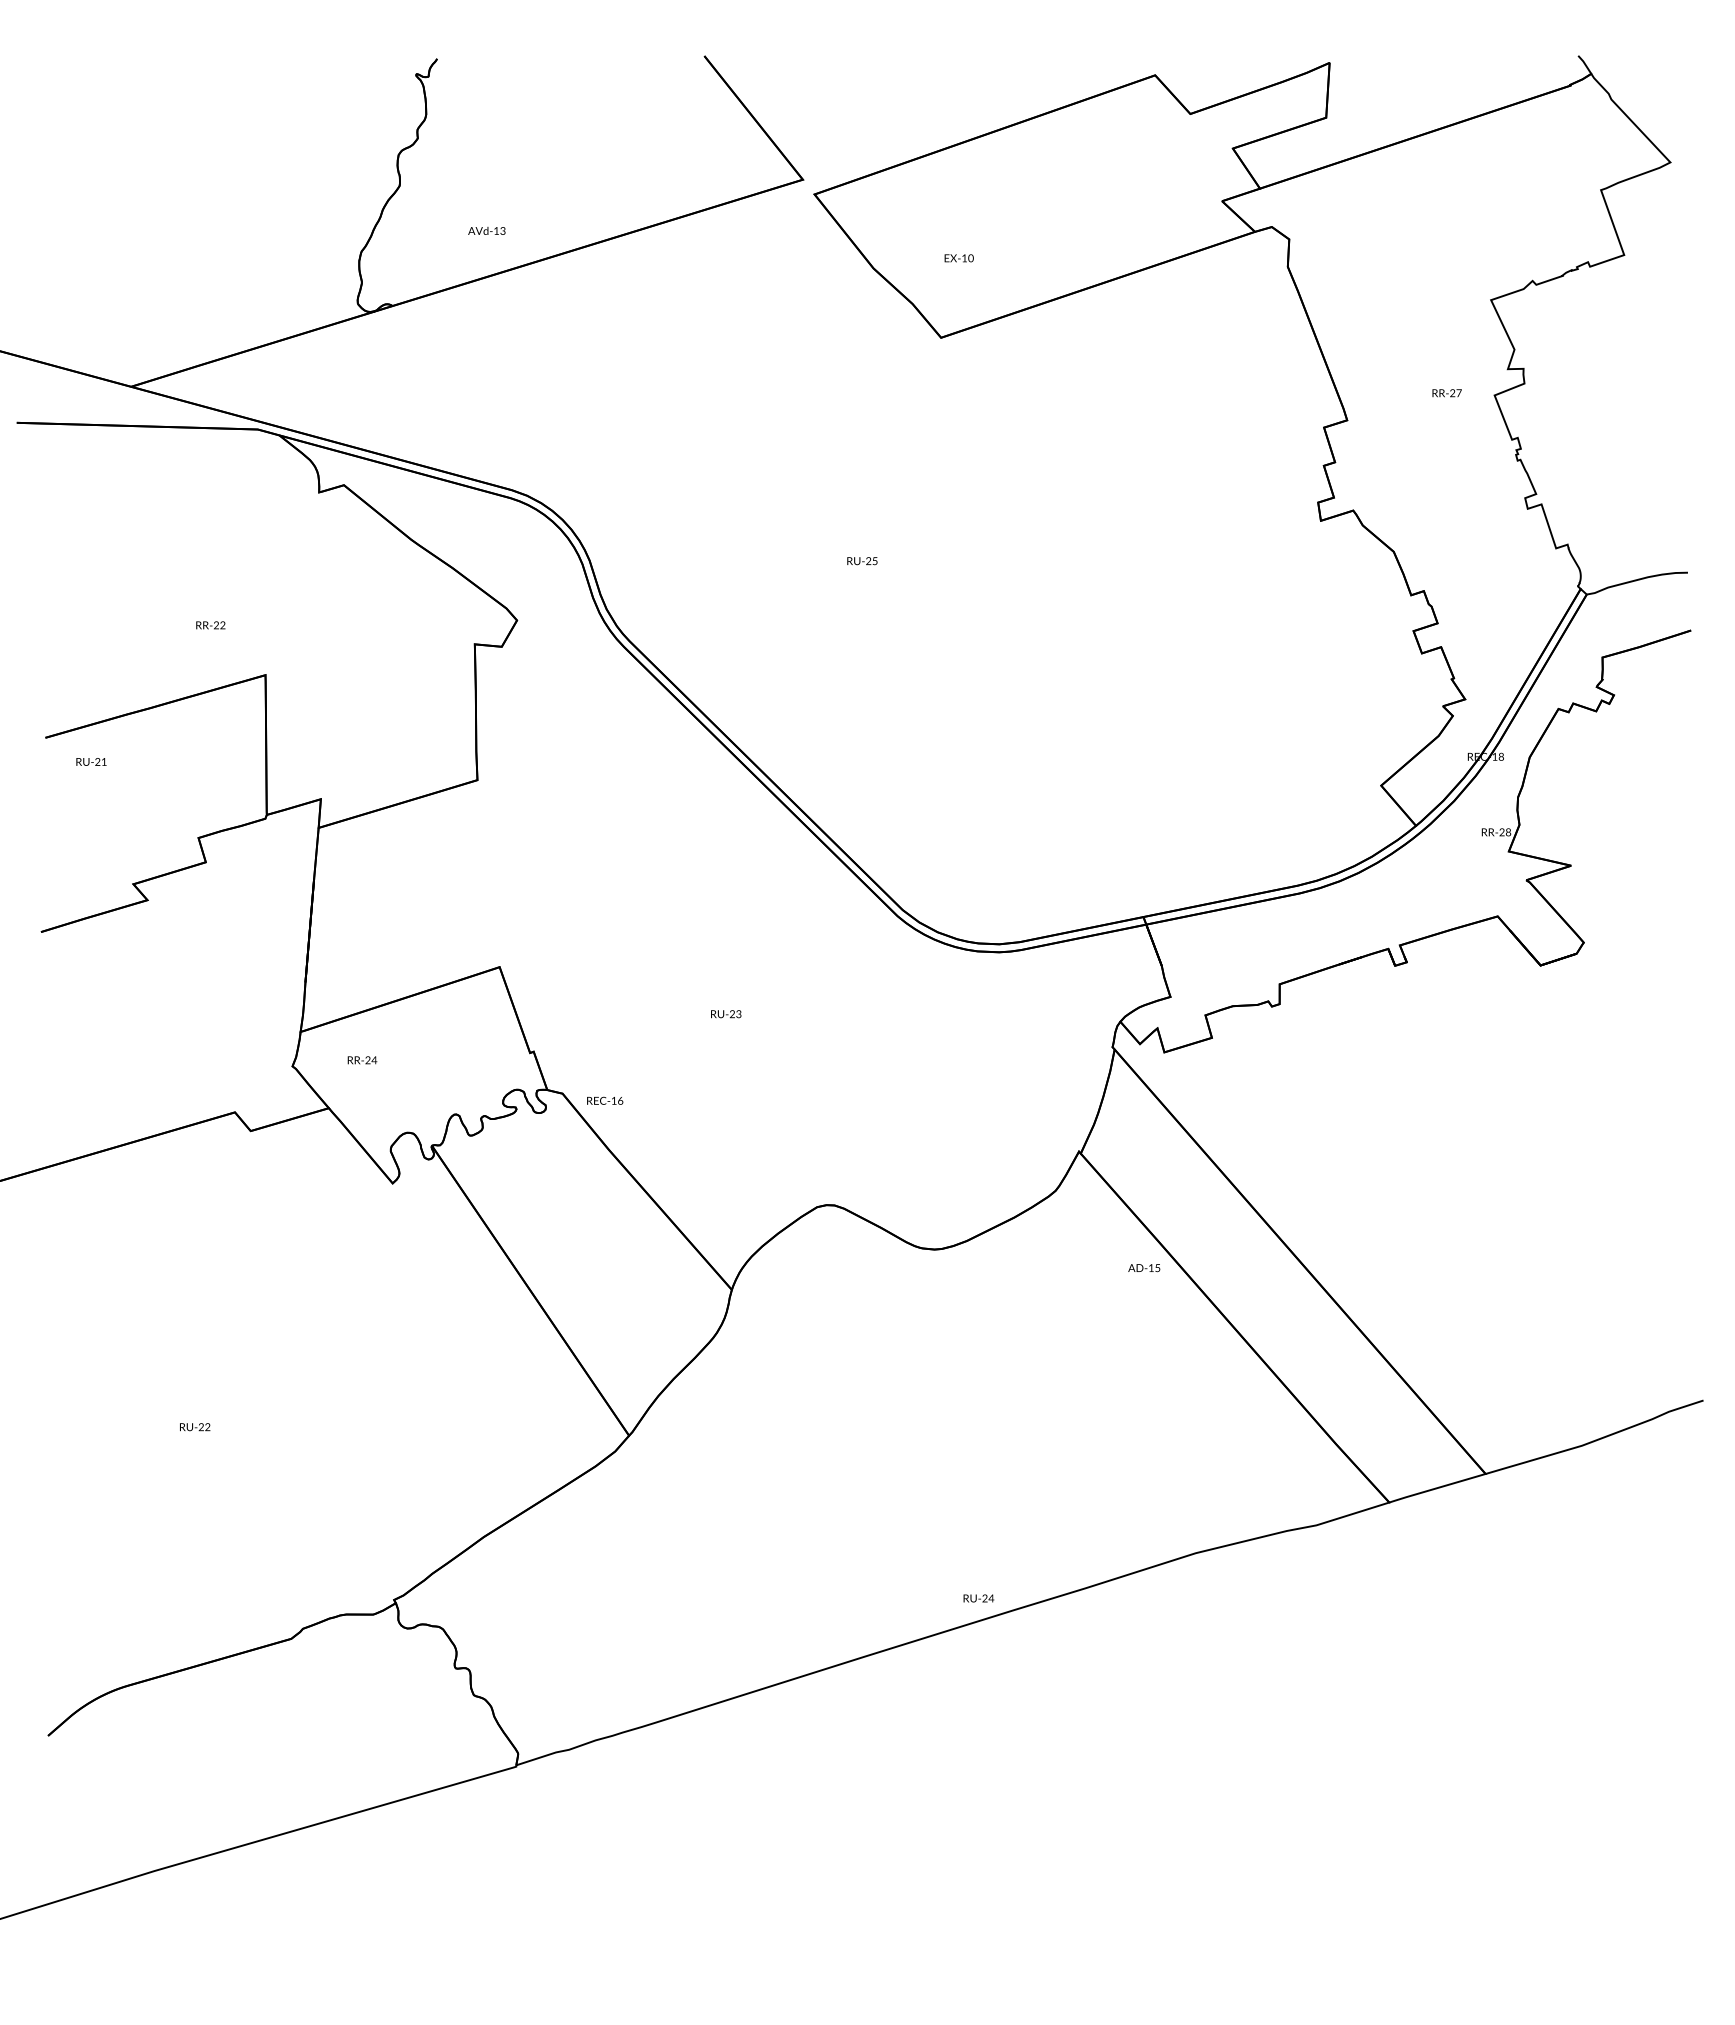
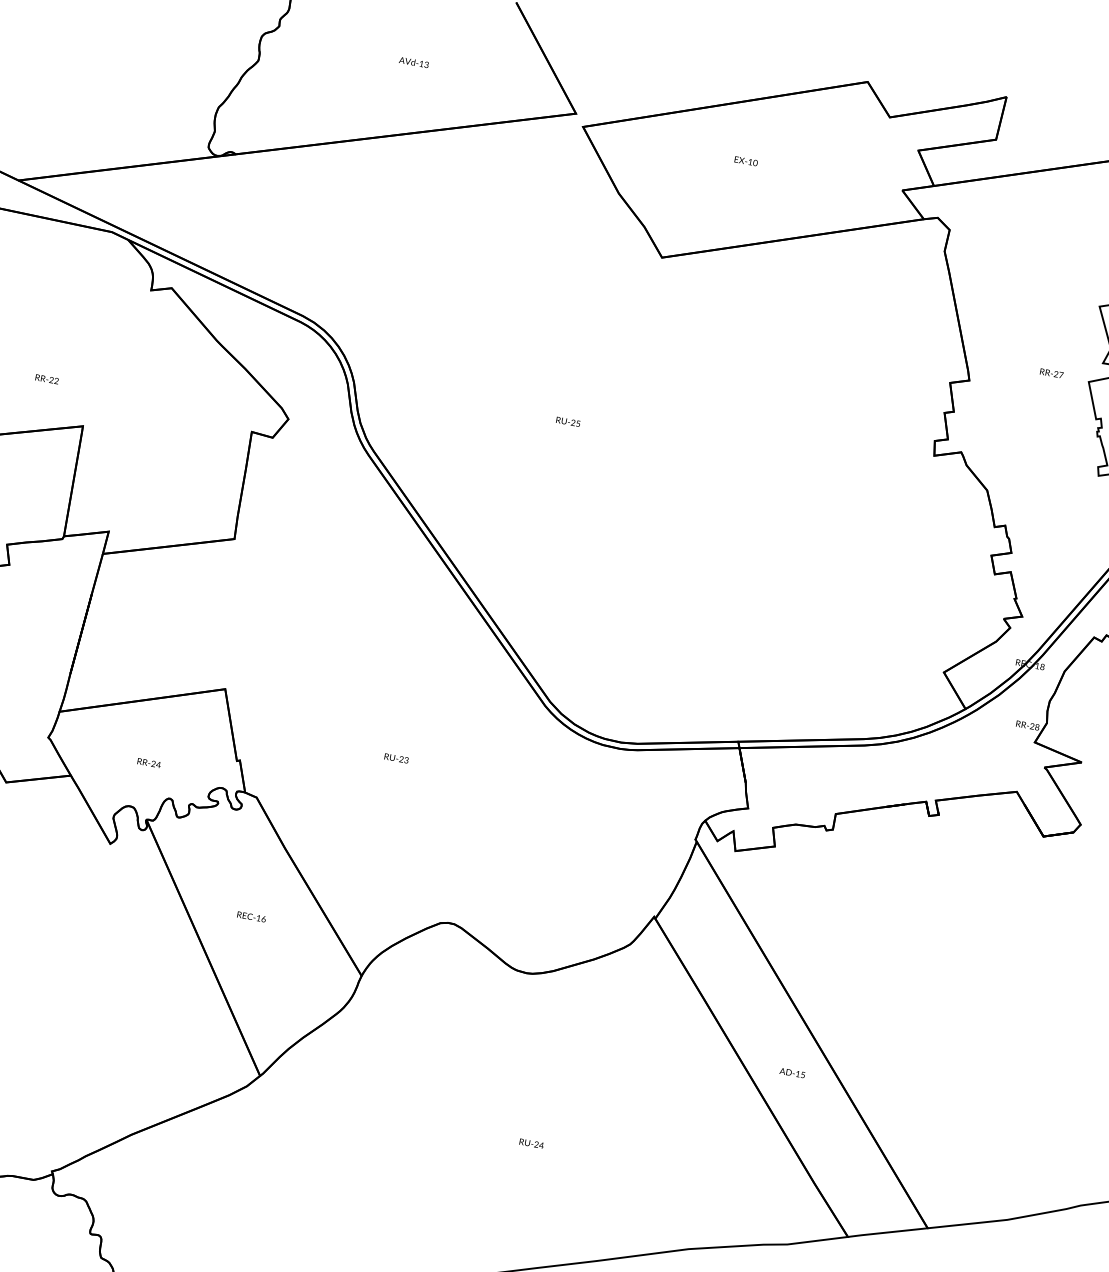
text: (486, 230) -> (413, 62), moved
text: (958, 258) -> (745, 161), moved
text: (362, 1060) -> (149, 763), moved
text: (605, 1100) -> (251, 916), moved
text: (1144, 1268) -> (792, 1073), moved
text: (978, 1598) -> (531, 1143), moved

